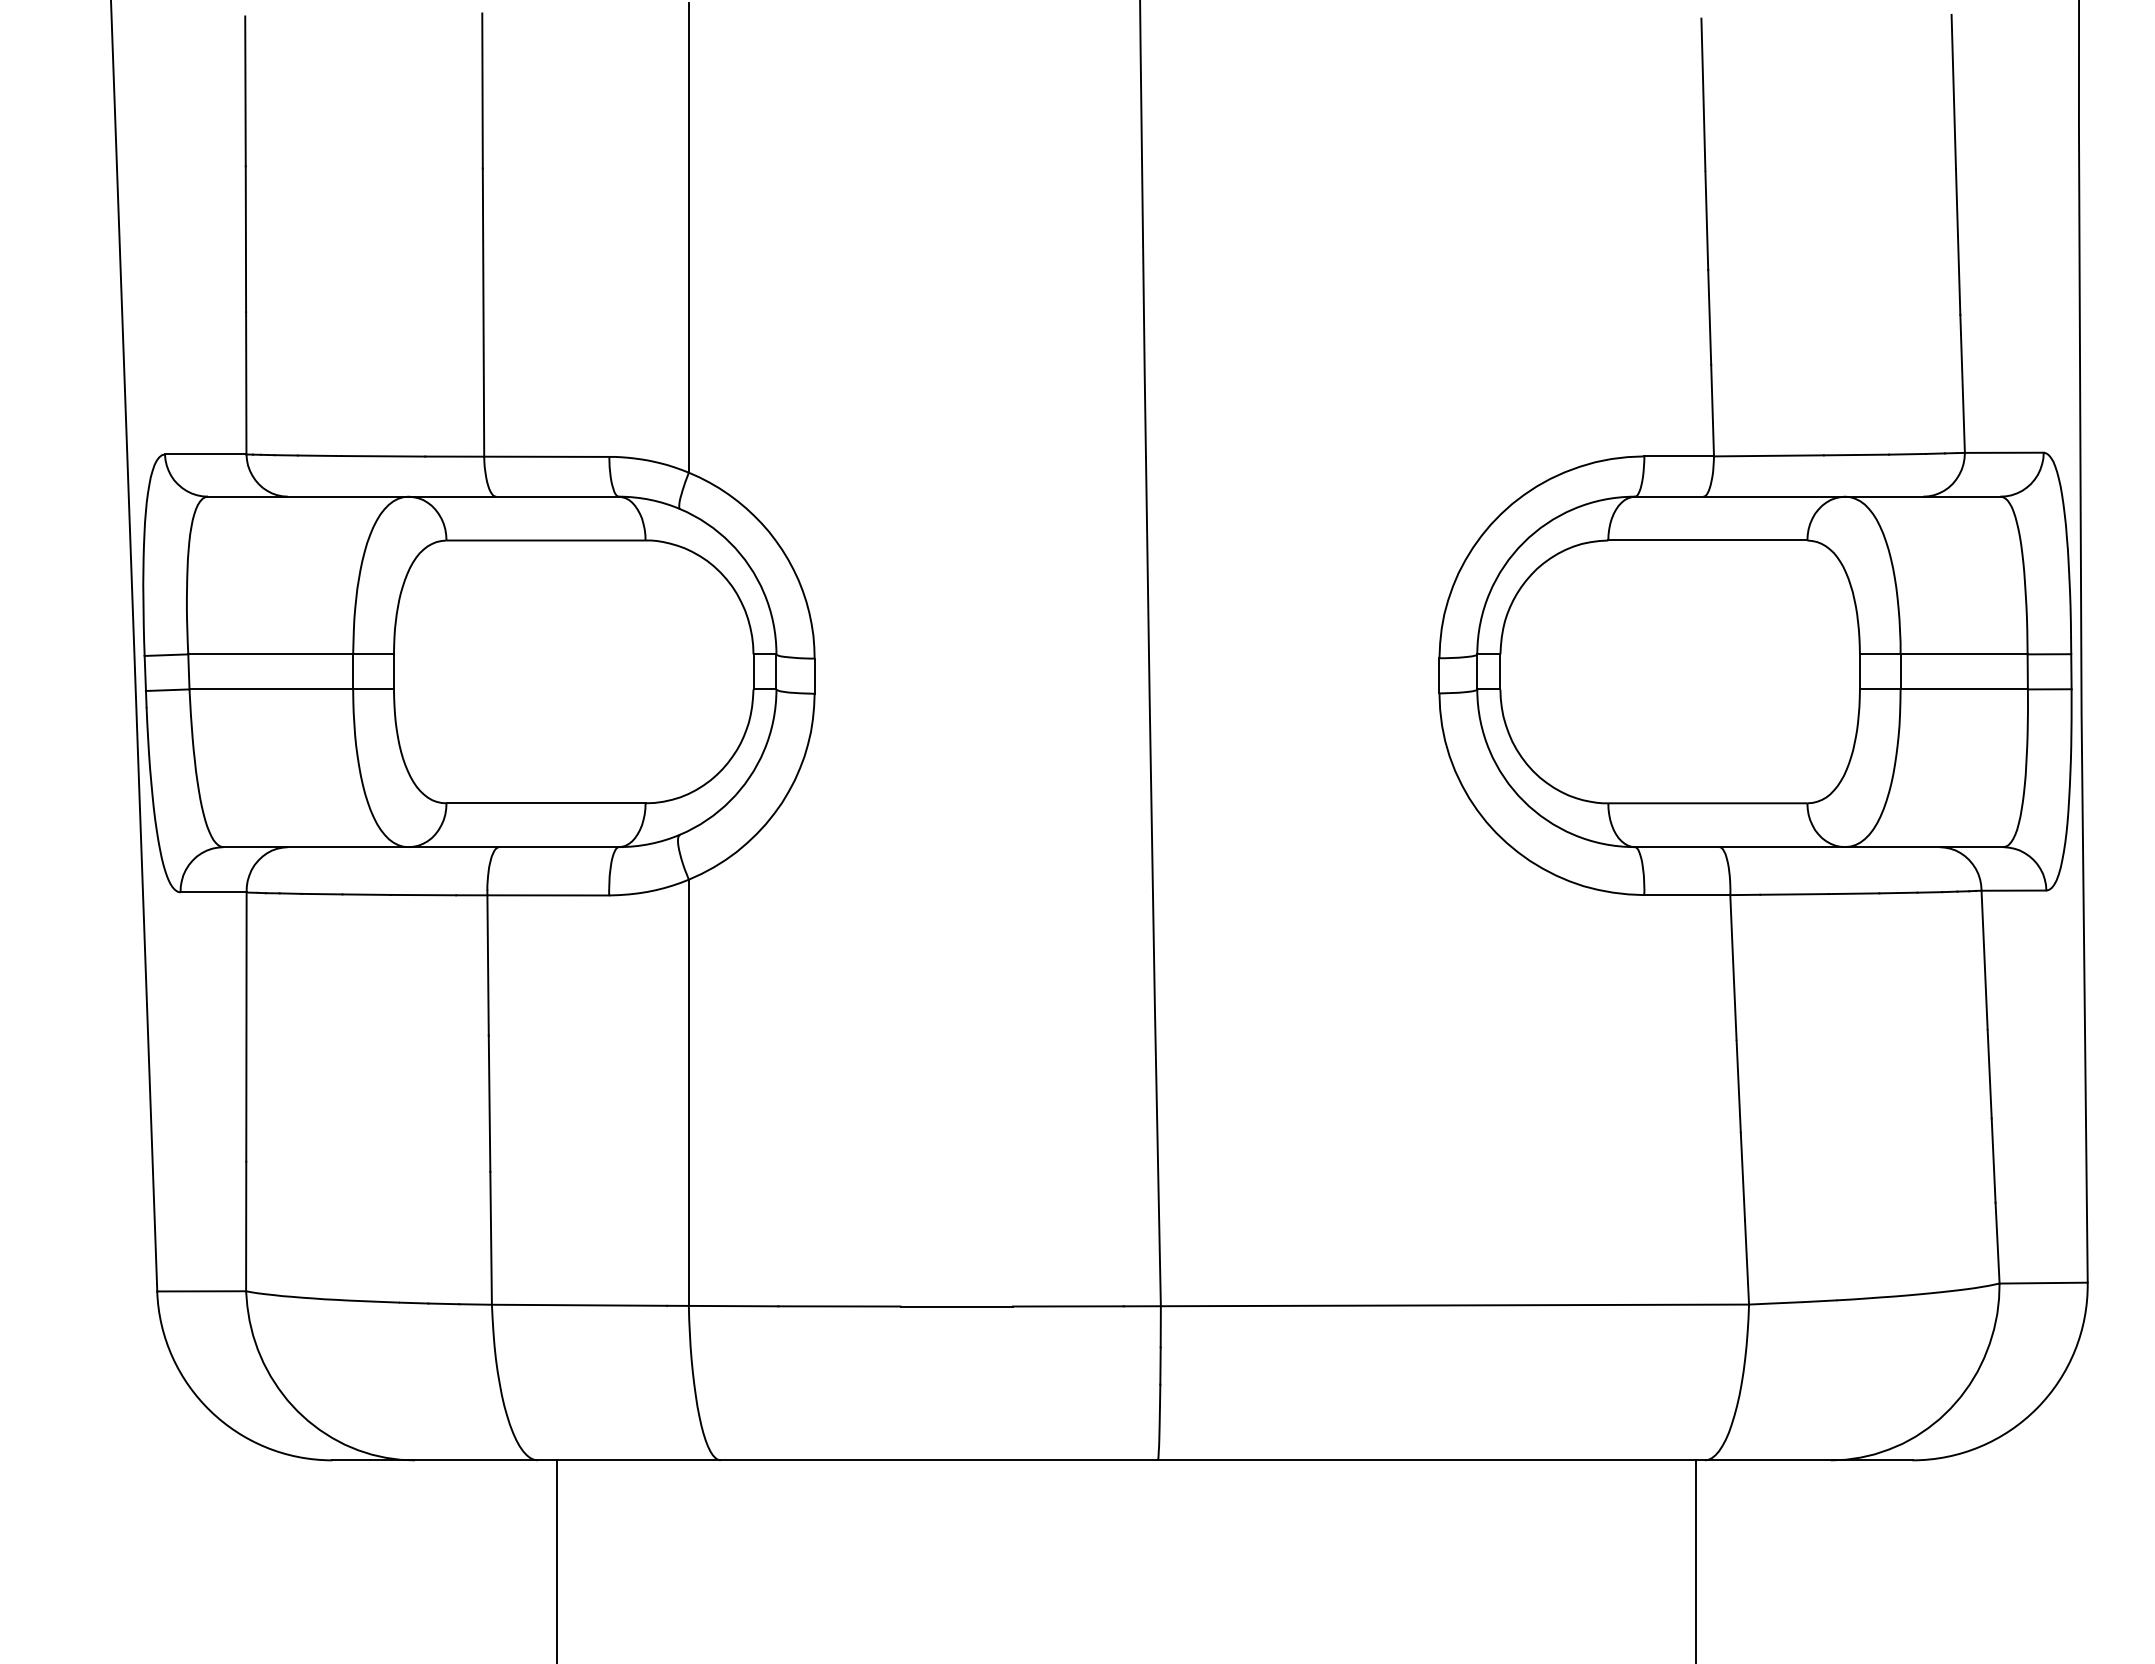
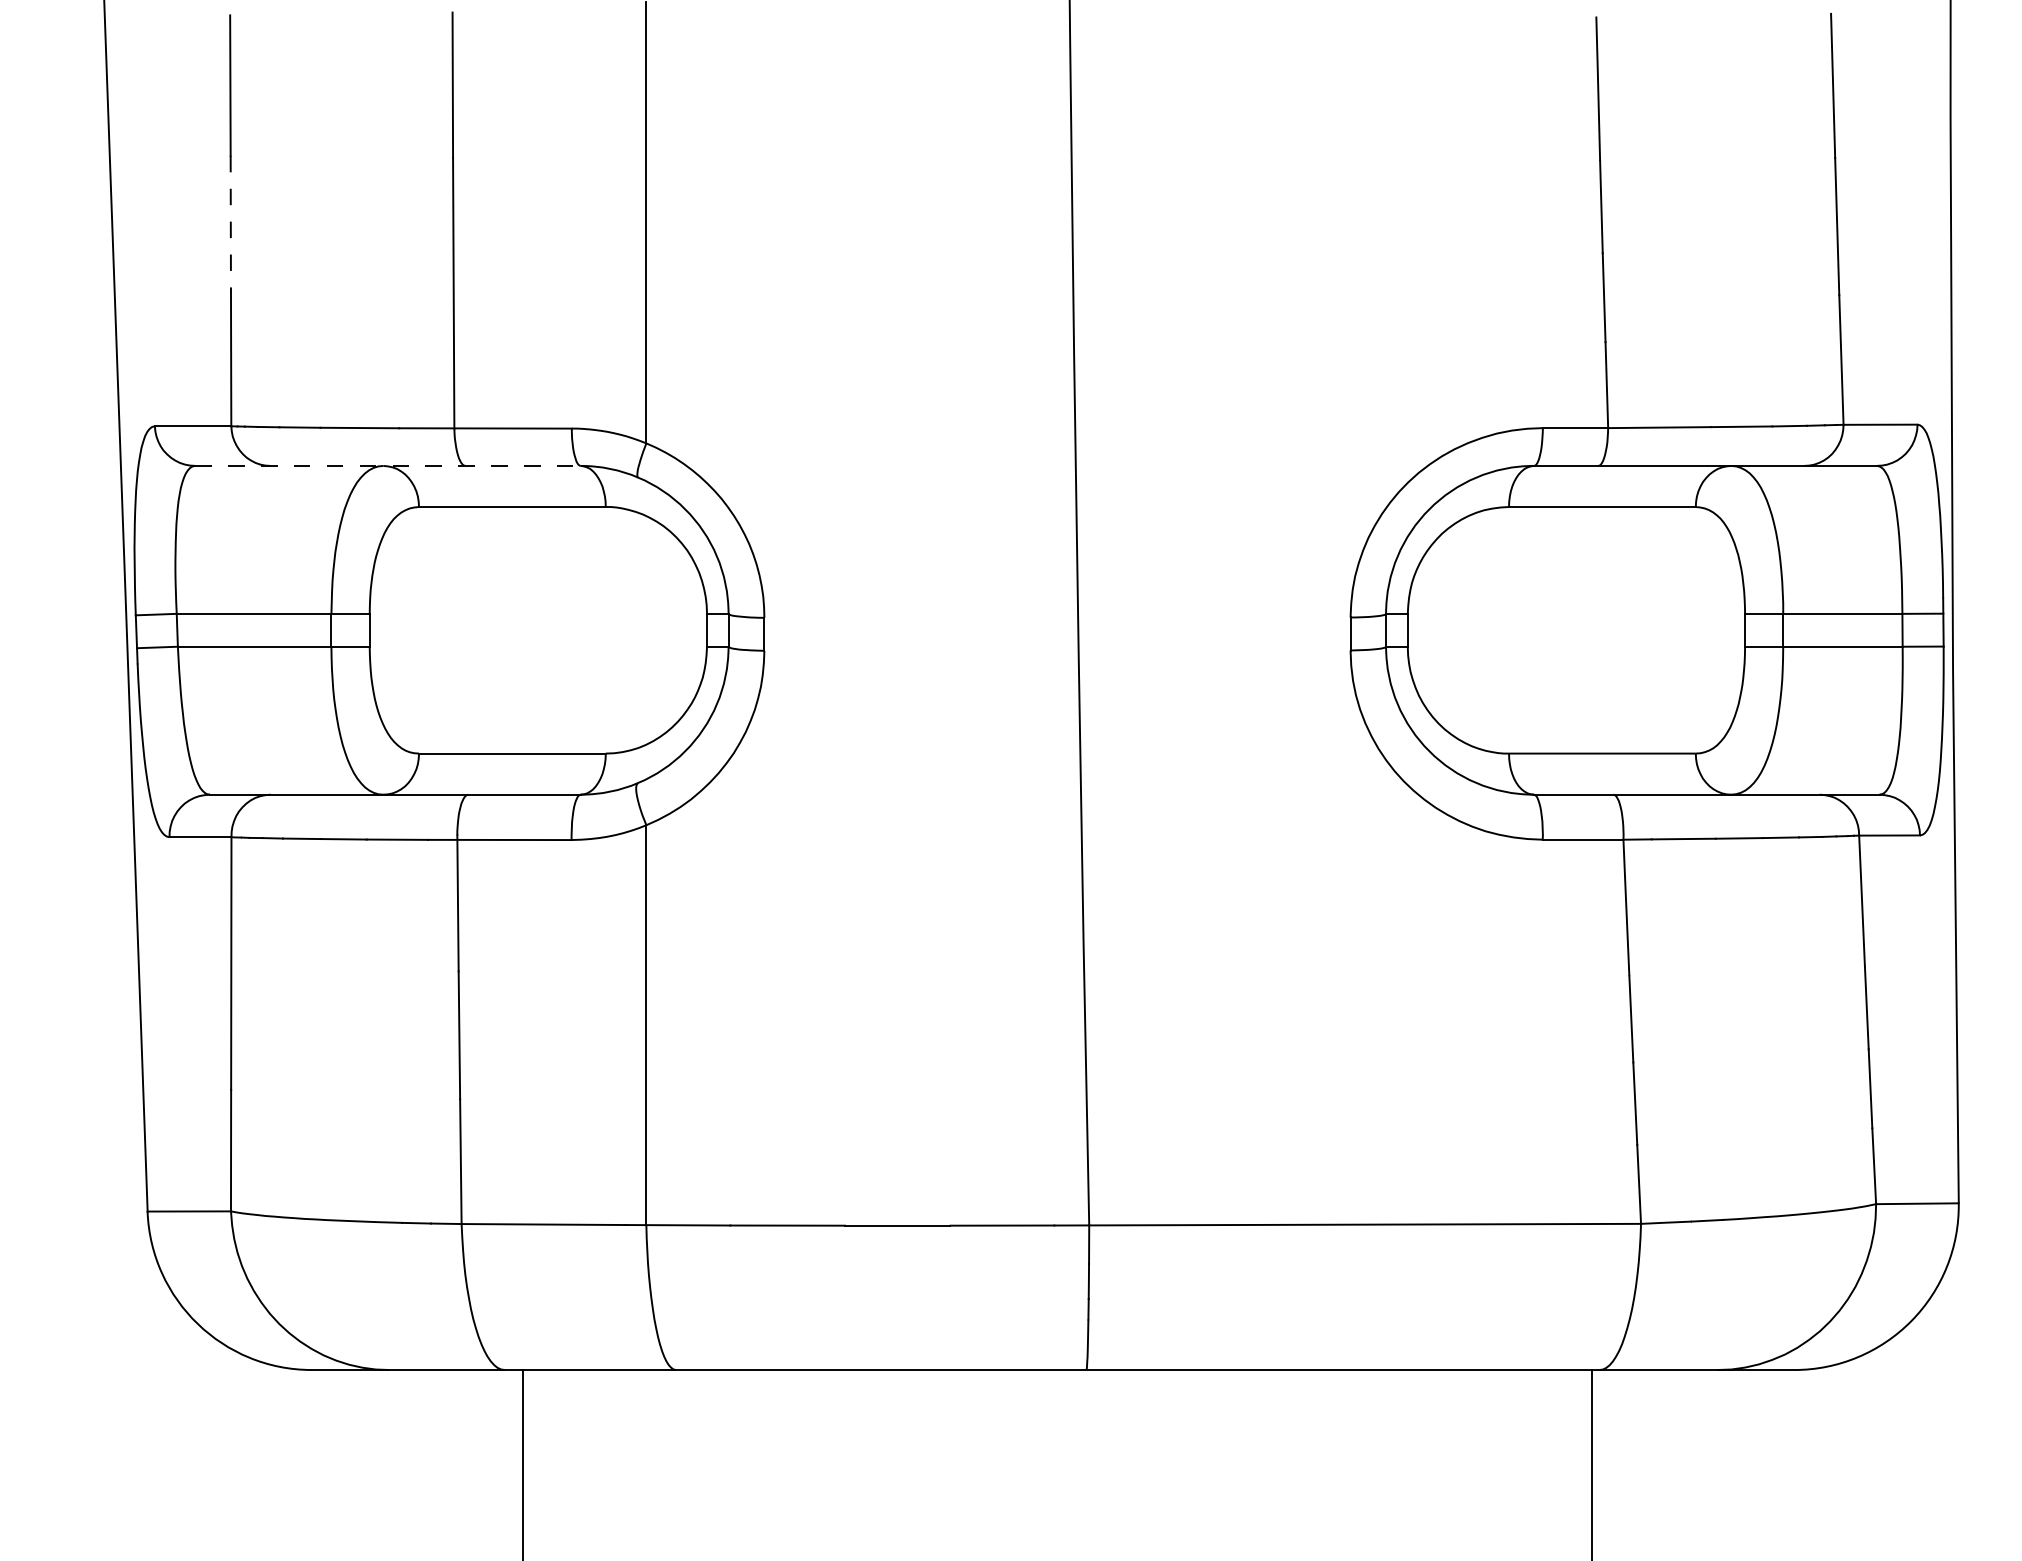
line: (245, 239) -> (230, 224), solid -> dashed
line: (413, 496) -> (388, 465), solid -> dashed

